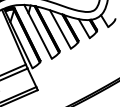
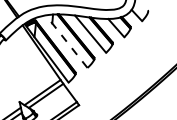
line: (37, 31) -> (66, 41), solid -> dashed

